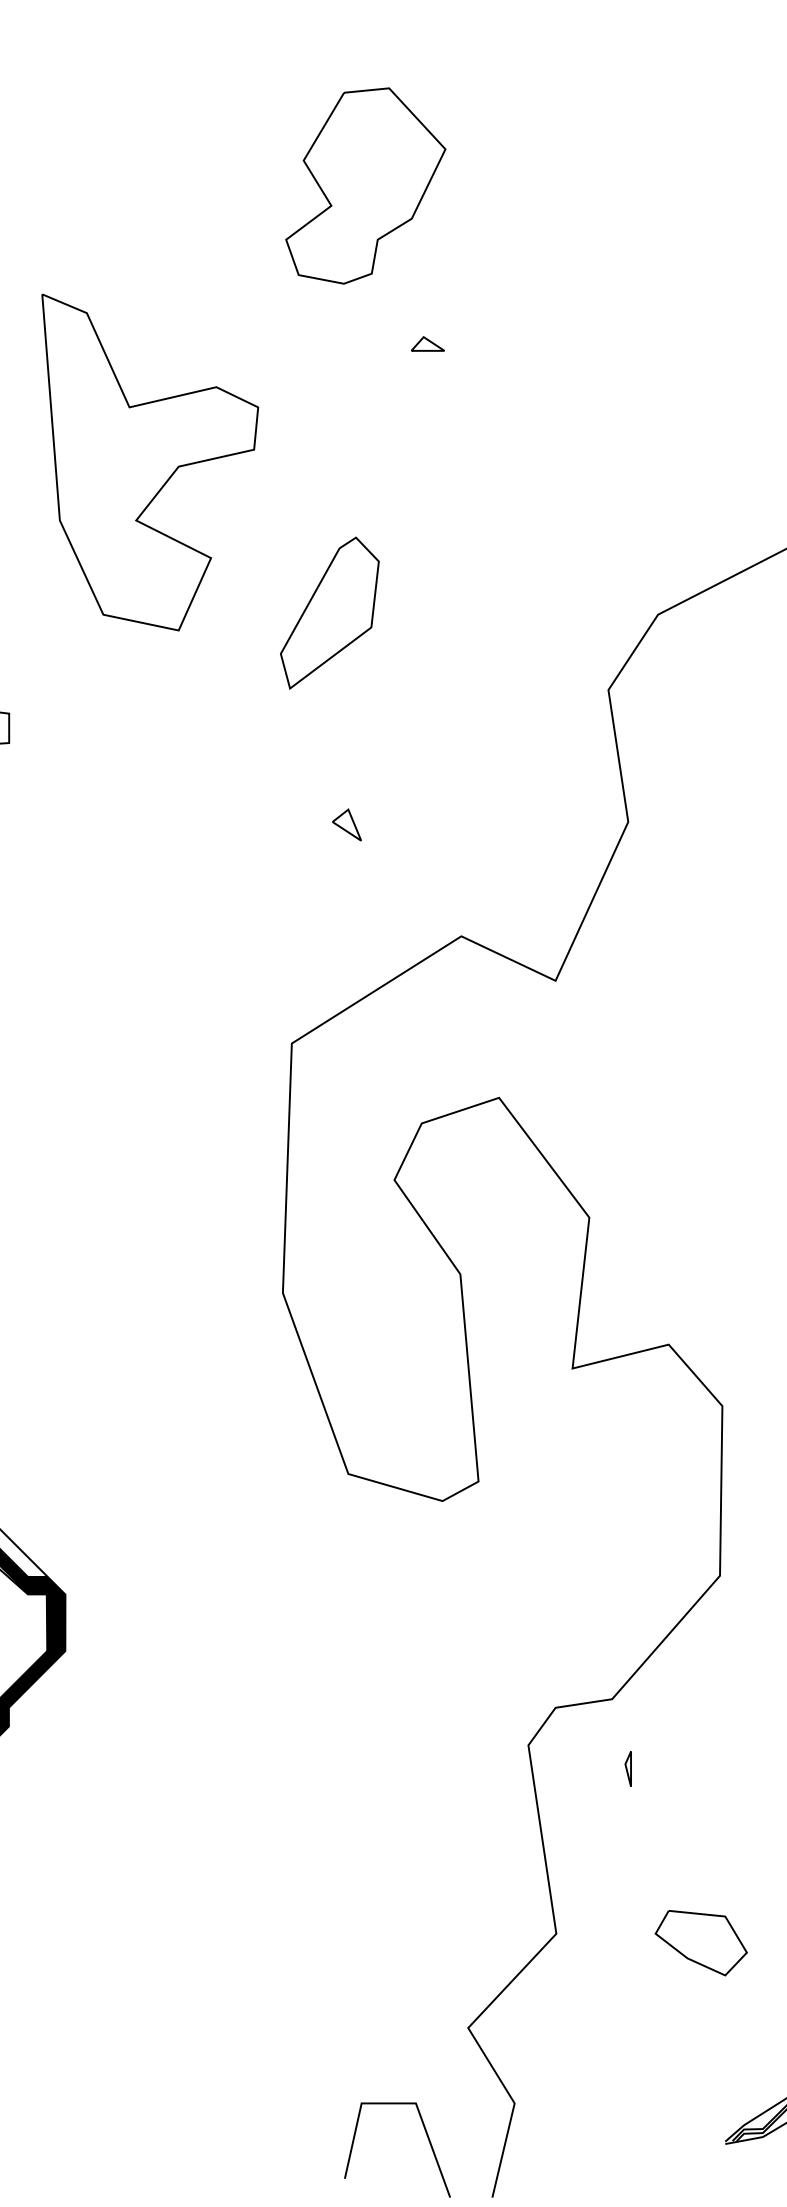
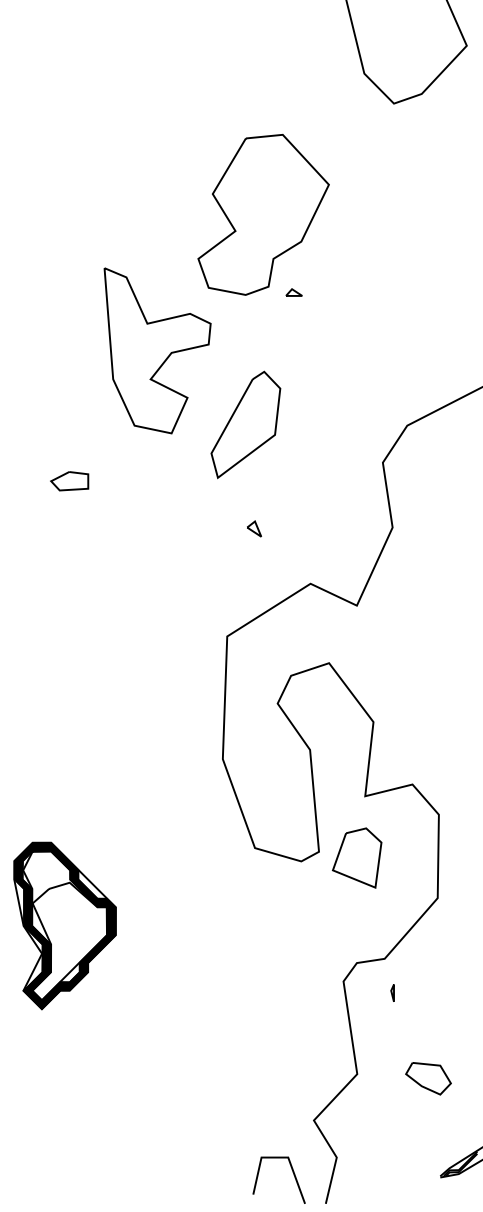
part: (365, 185) -> (263, 214), size x1.67
part: (328, 612) -> (245, 424), size x1.43
part: (556, 1493) -> (357, 857), added

